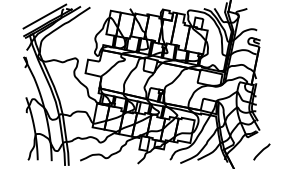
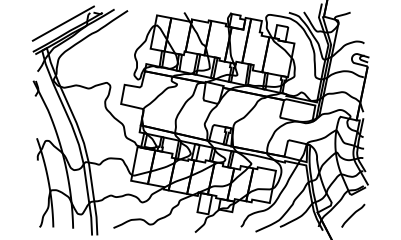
line: (262, 151) -> (353, 215), moved

